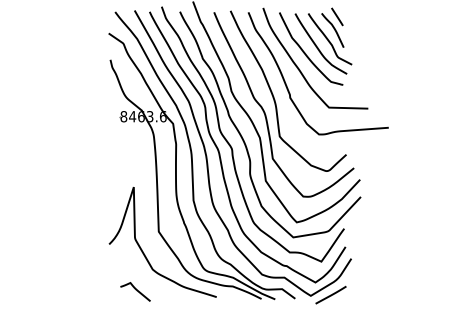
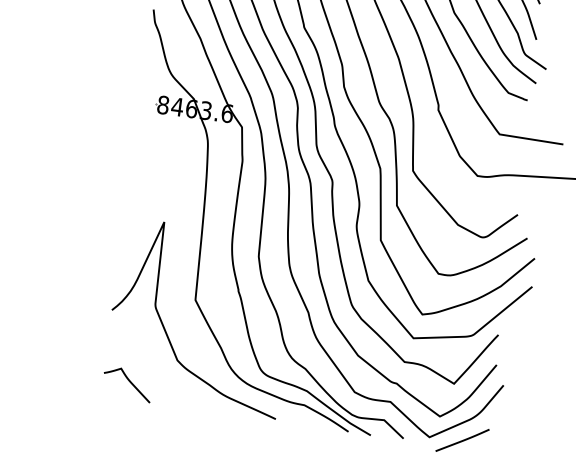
curve: (135, 290) -> (127, 382), moved

